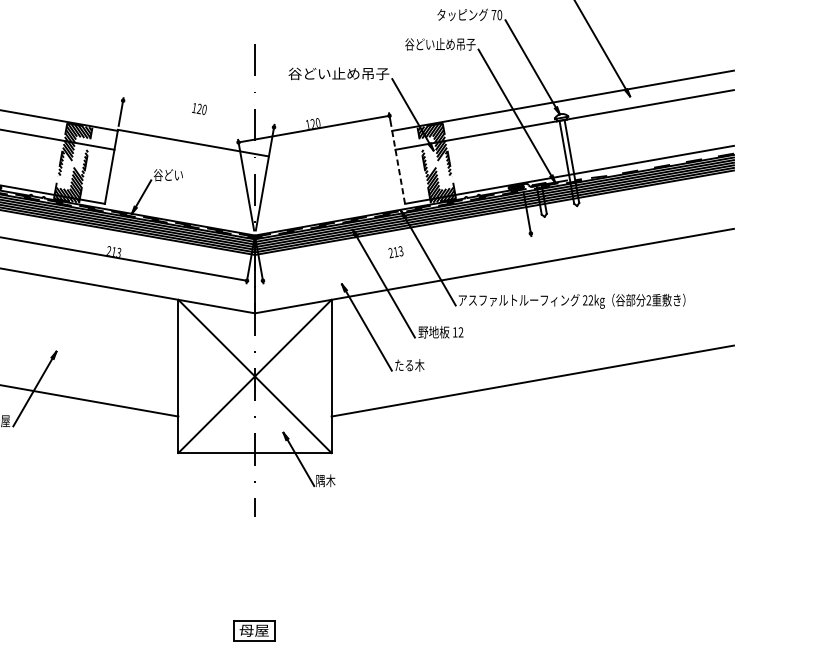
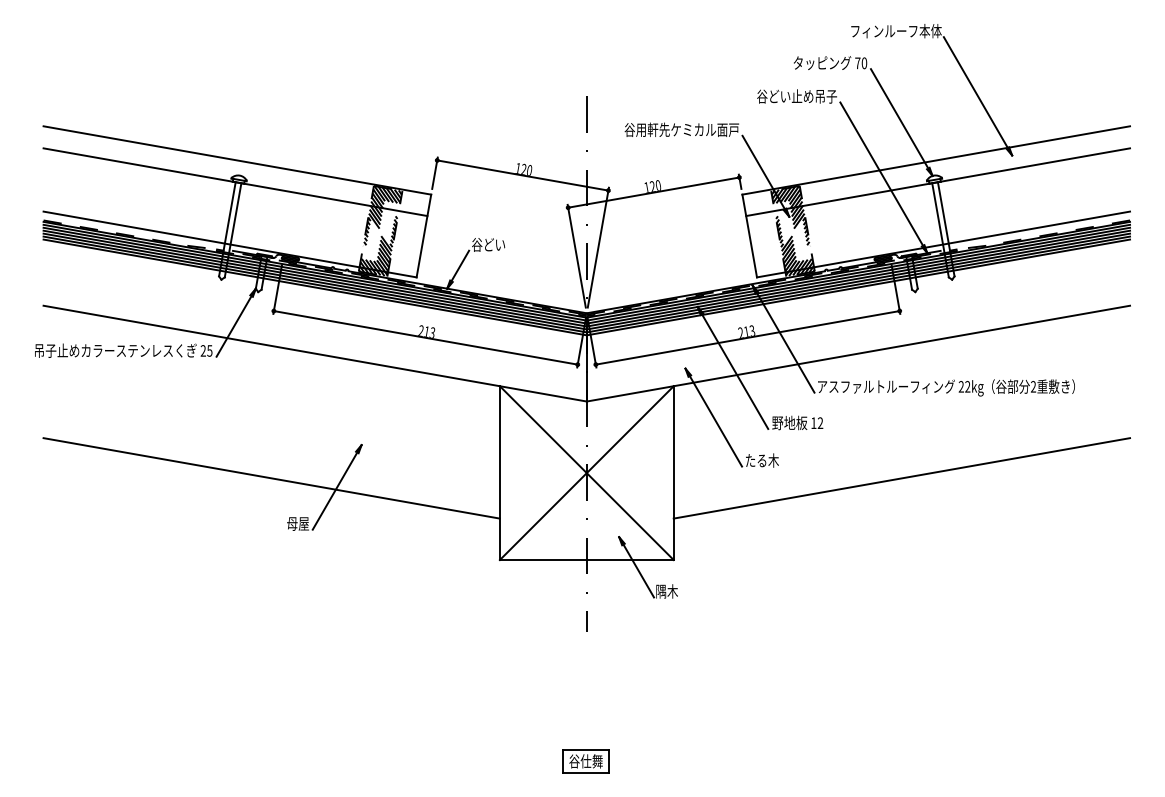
text: (338, 73) -> (681, 129), 谷どい止め吊子 -> 谷用軒先ケミカル面戸
line: (193, 143) -> (522, 175), moved
line: (398, 167) -> (749, 236), dashed -> solid
line: (396, 256) -> (747, 337), added
text: (253, 630) -> (585, 761), 母屋 -> 谷仕舞

